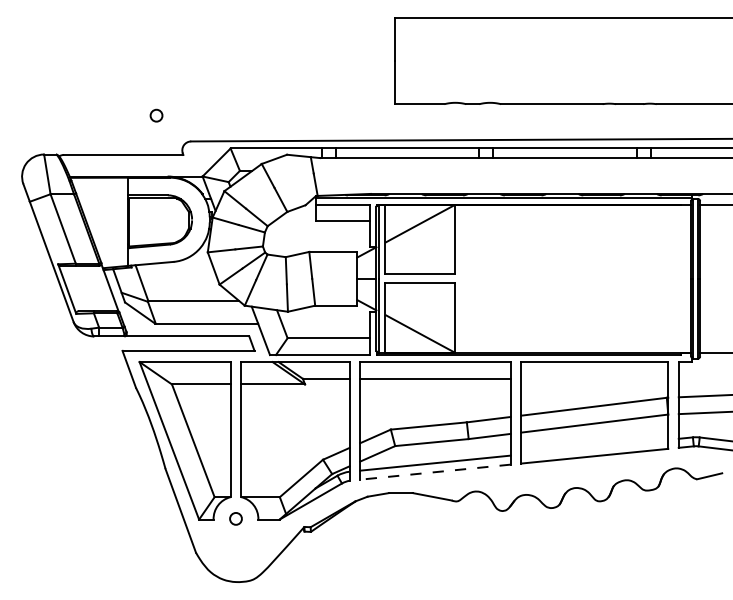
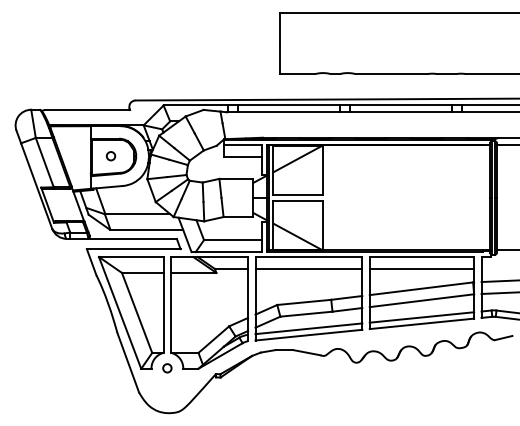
circle: (155, 116) -> (110, 156), moved
line: (594, 378) -> (421, 268), added
line: (594, 447) -> (421, 317), added
line: (434, 472) -> (308, 335), dashed -> solid

